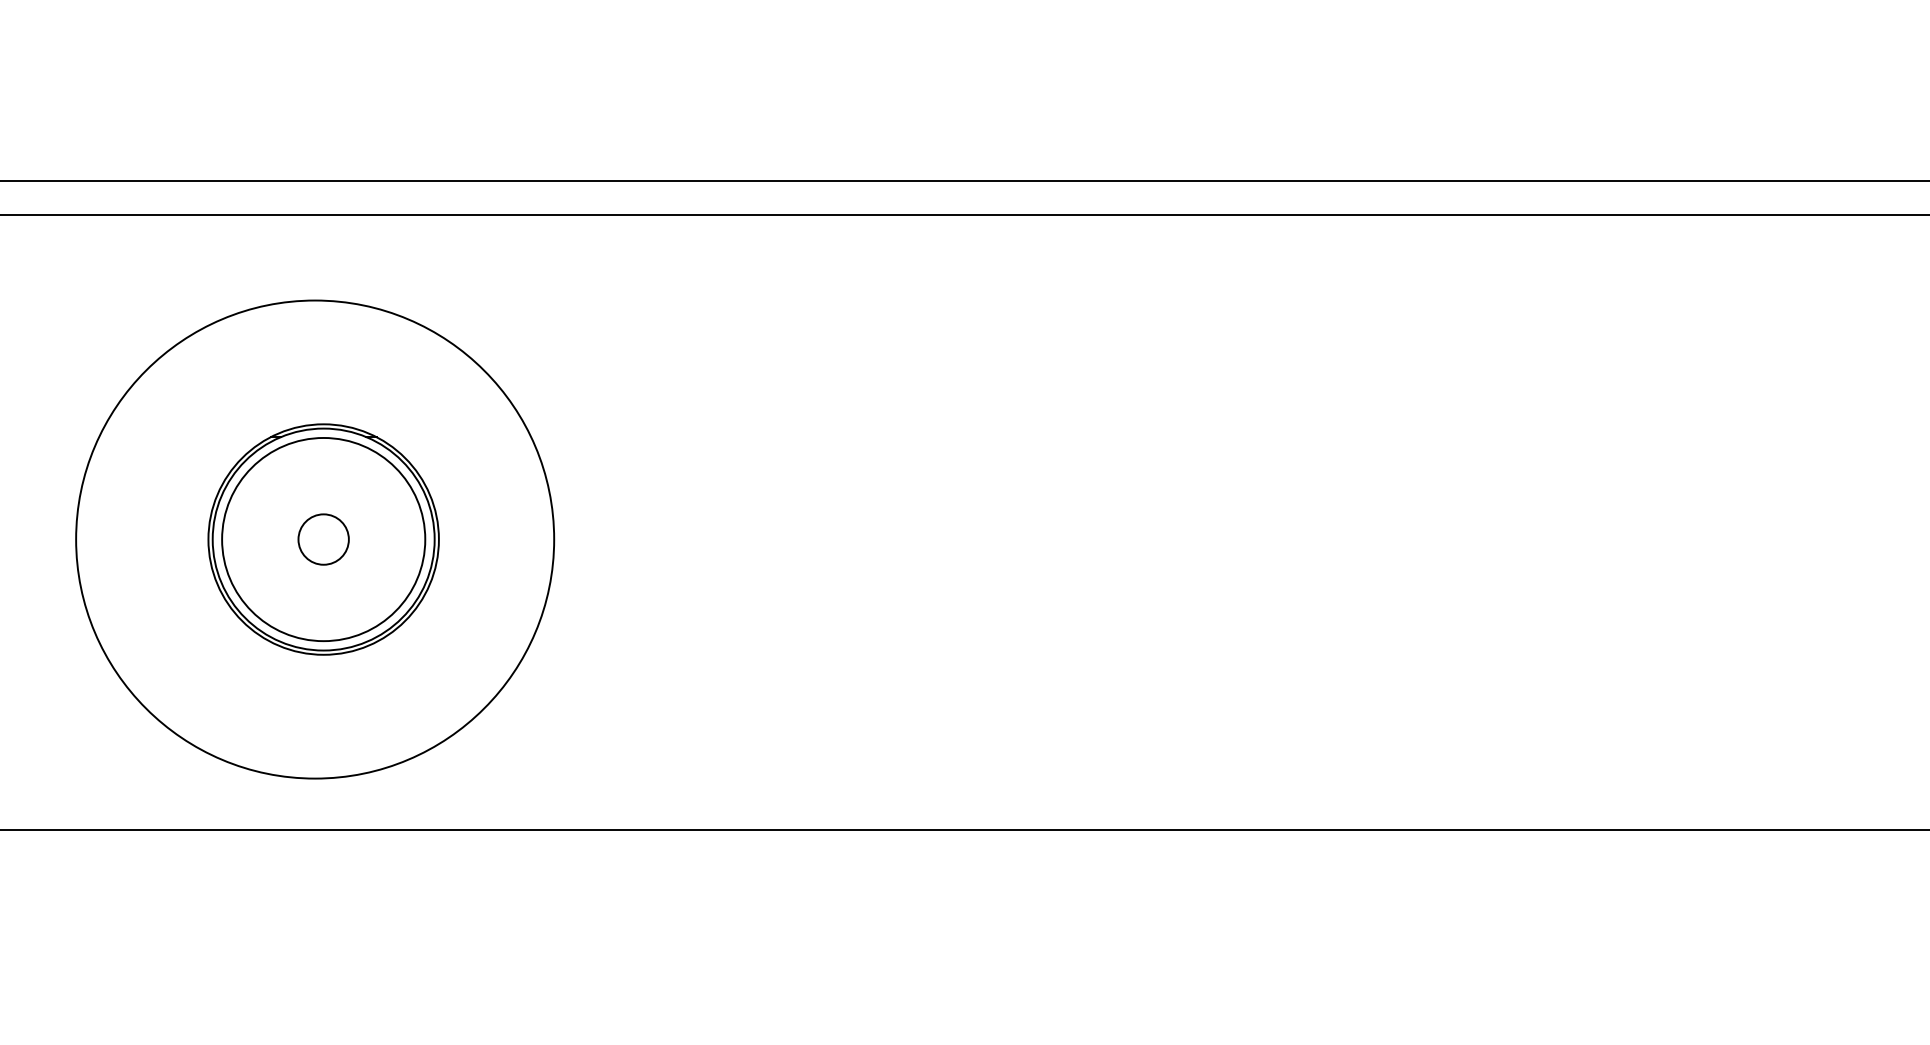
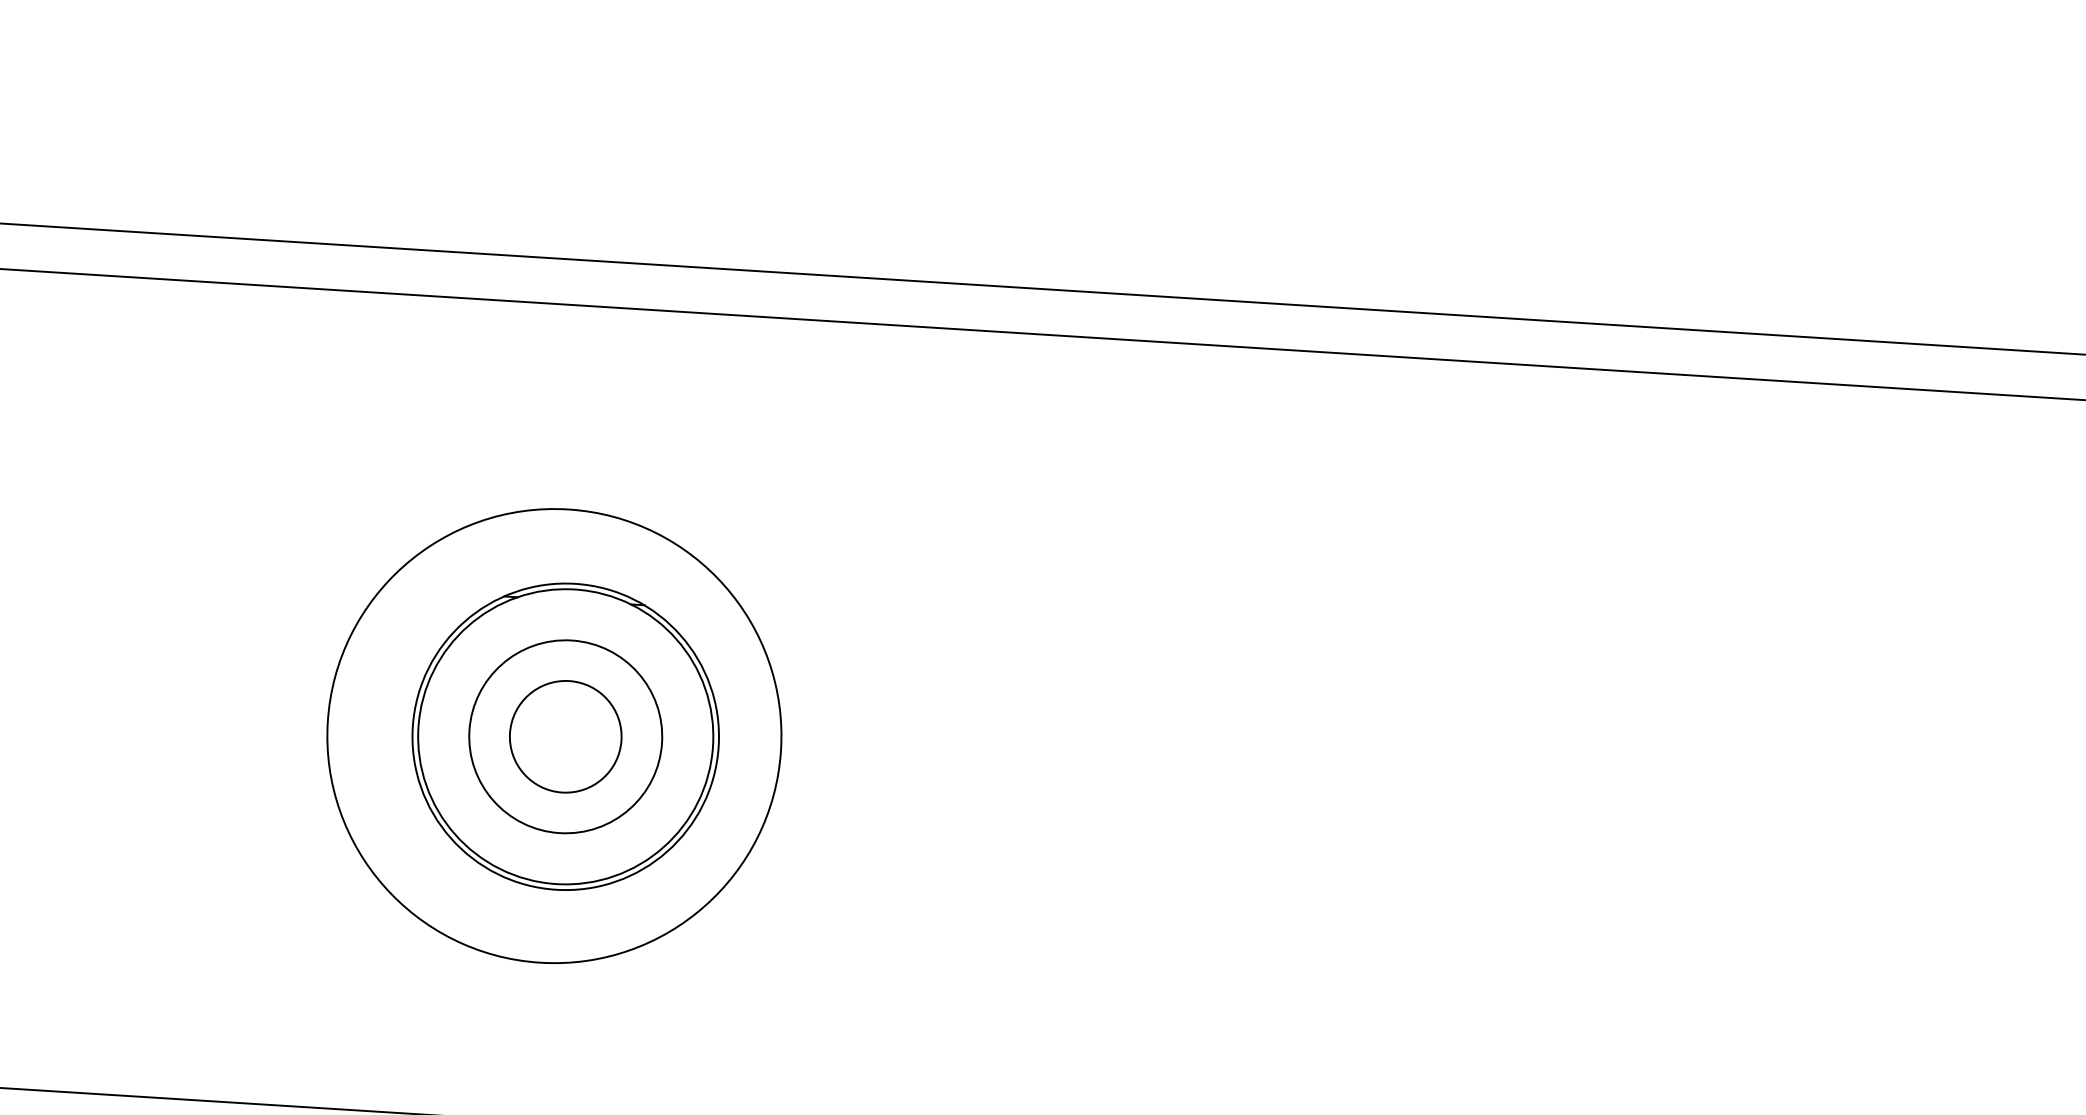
circle: (314, 539) -> (553, 735), size x0.71
circle: (323, 539) -> (565, 736), size x0.71
circle: (323, 539) -> (565, 736), size x1.67

